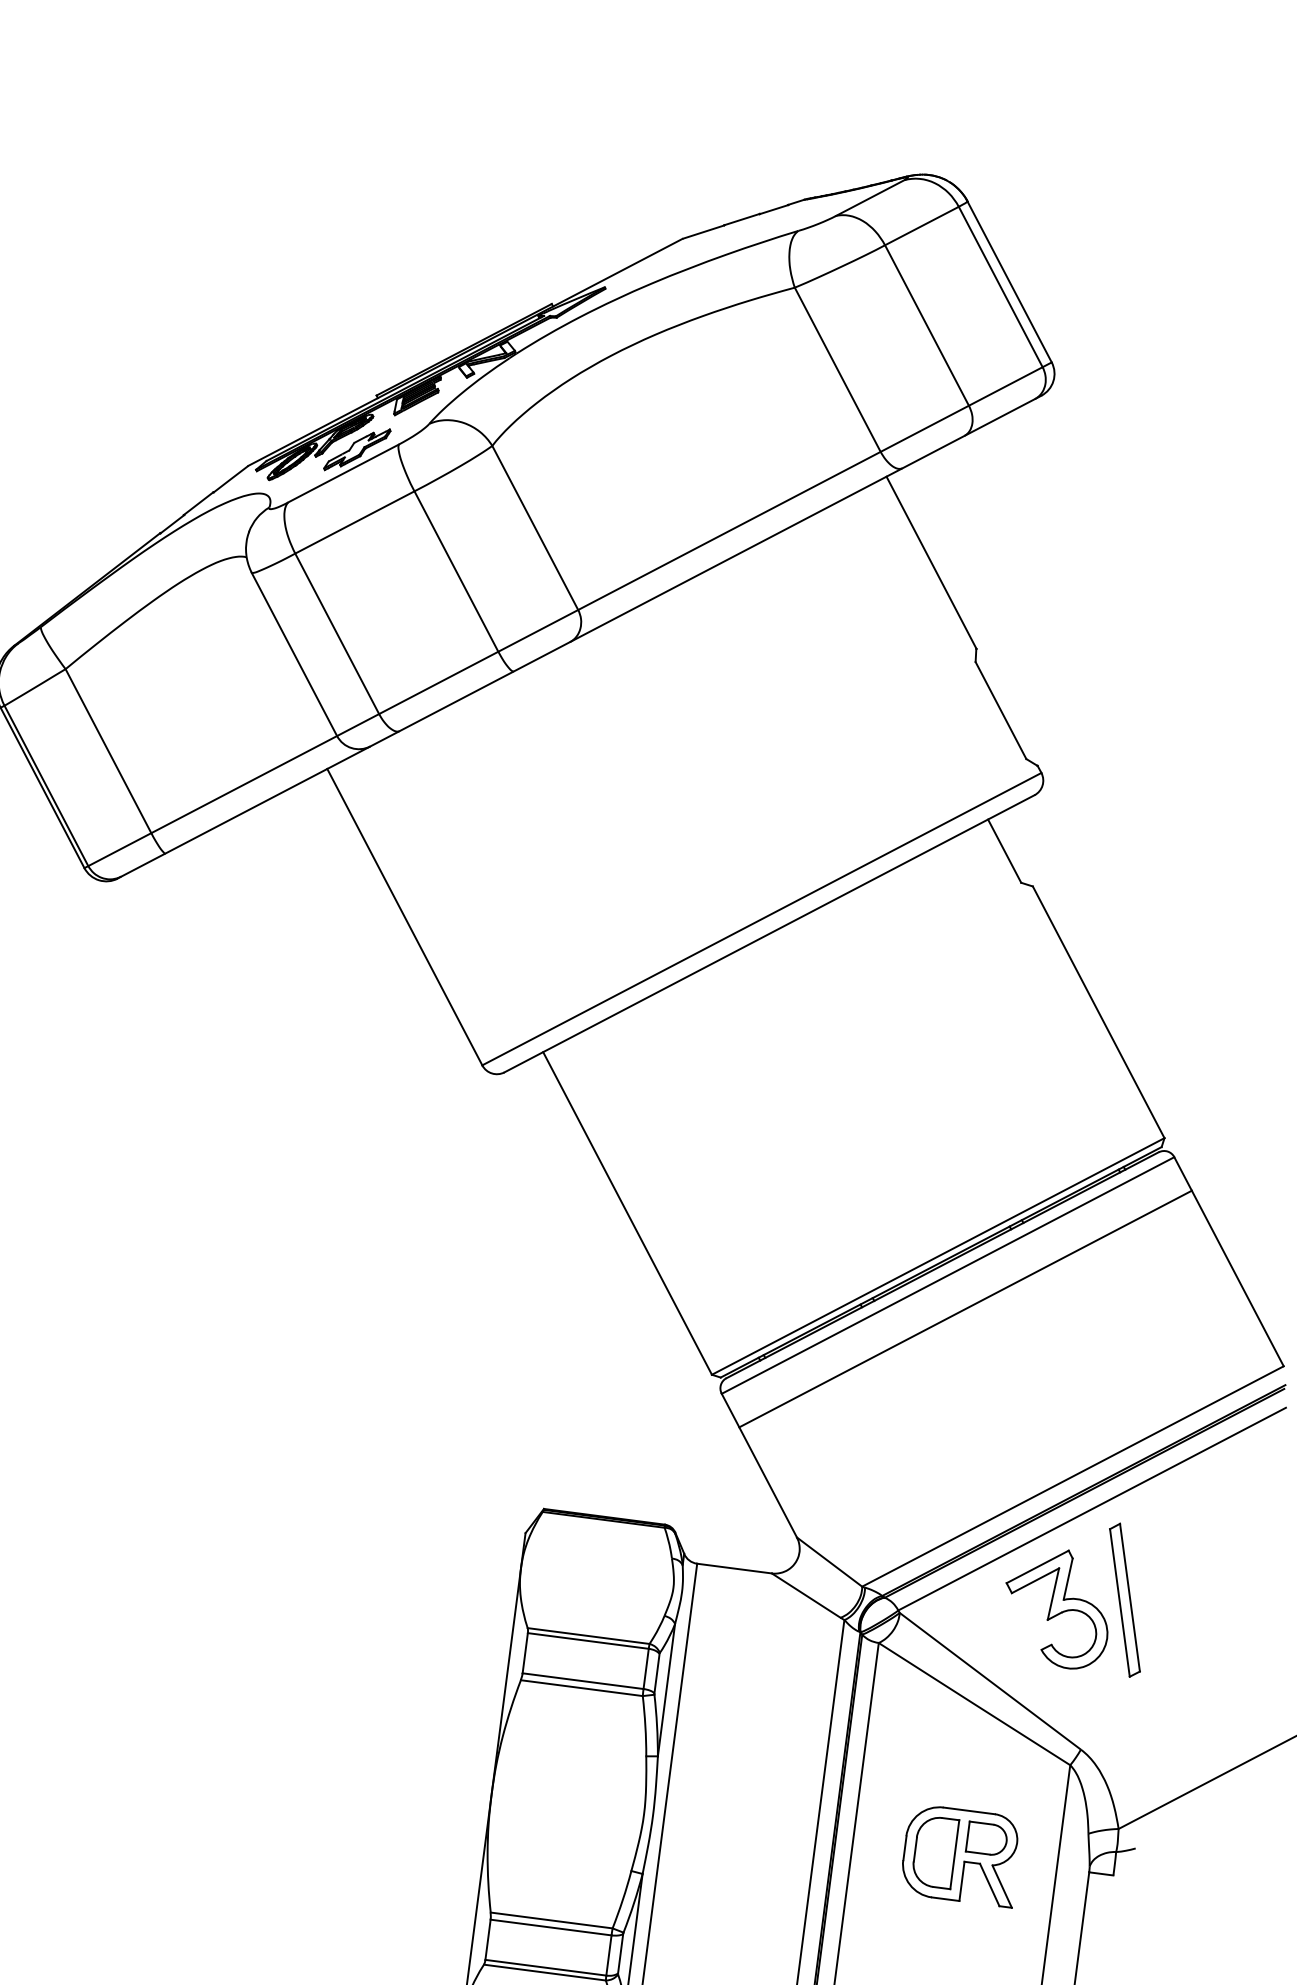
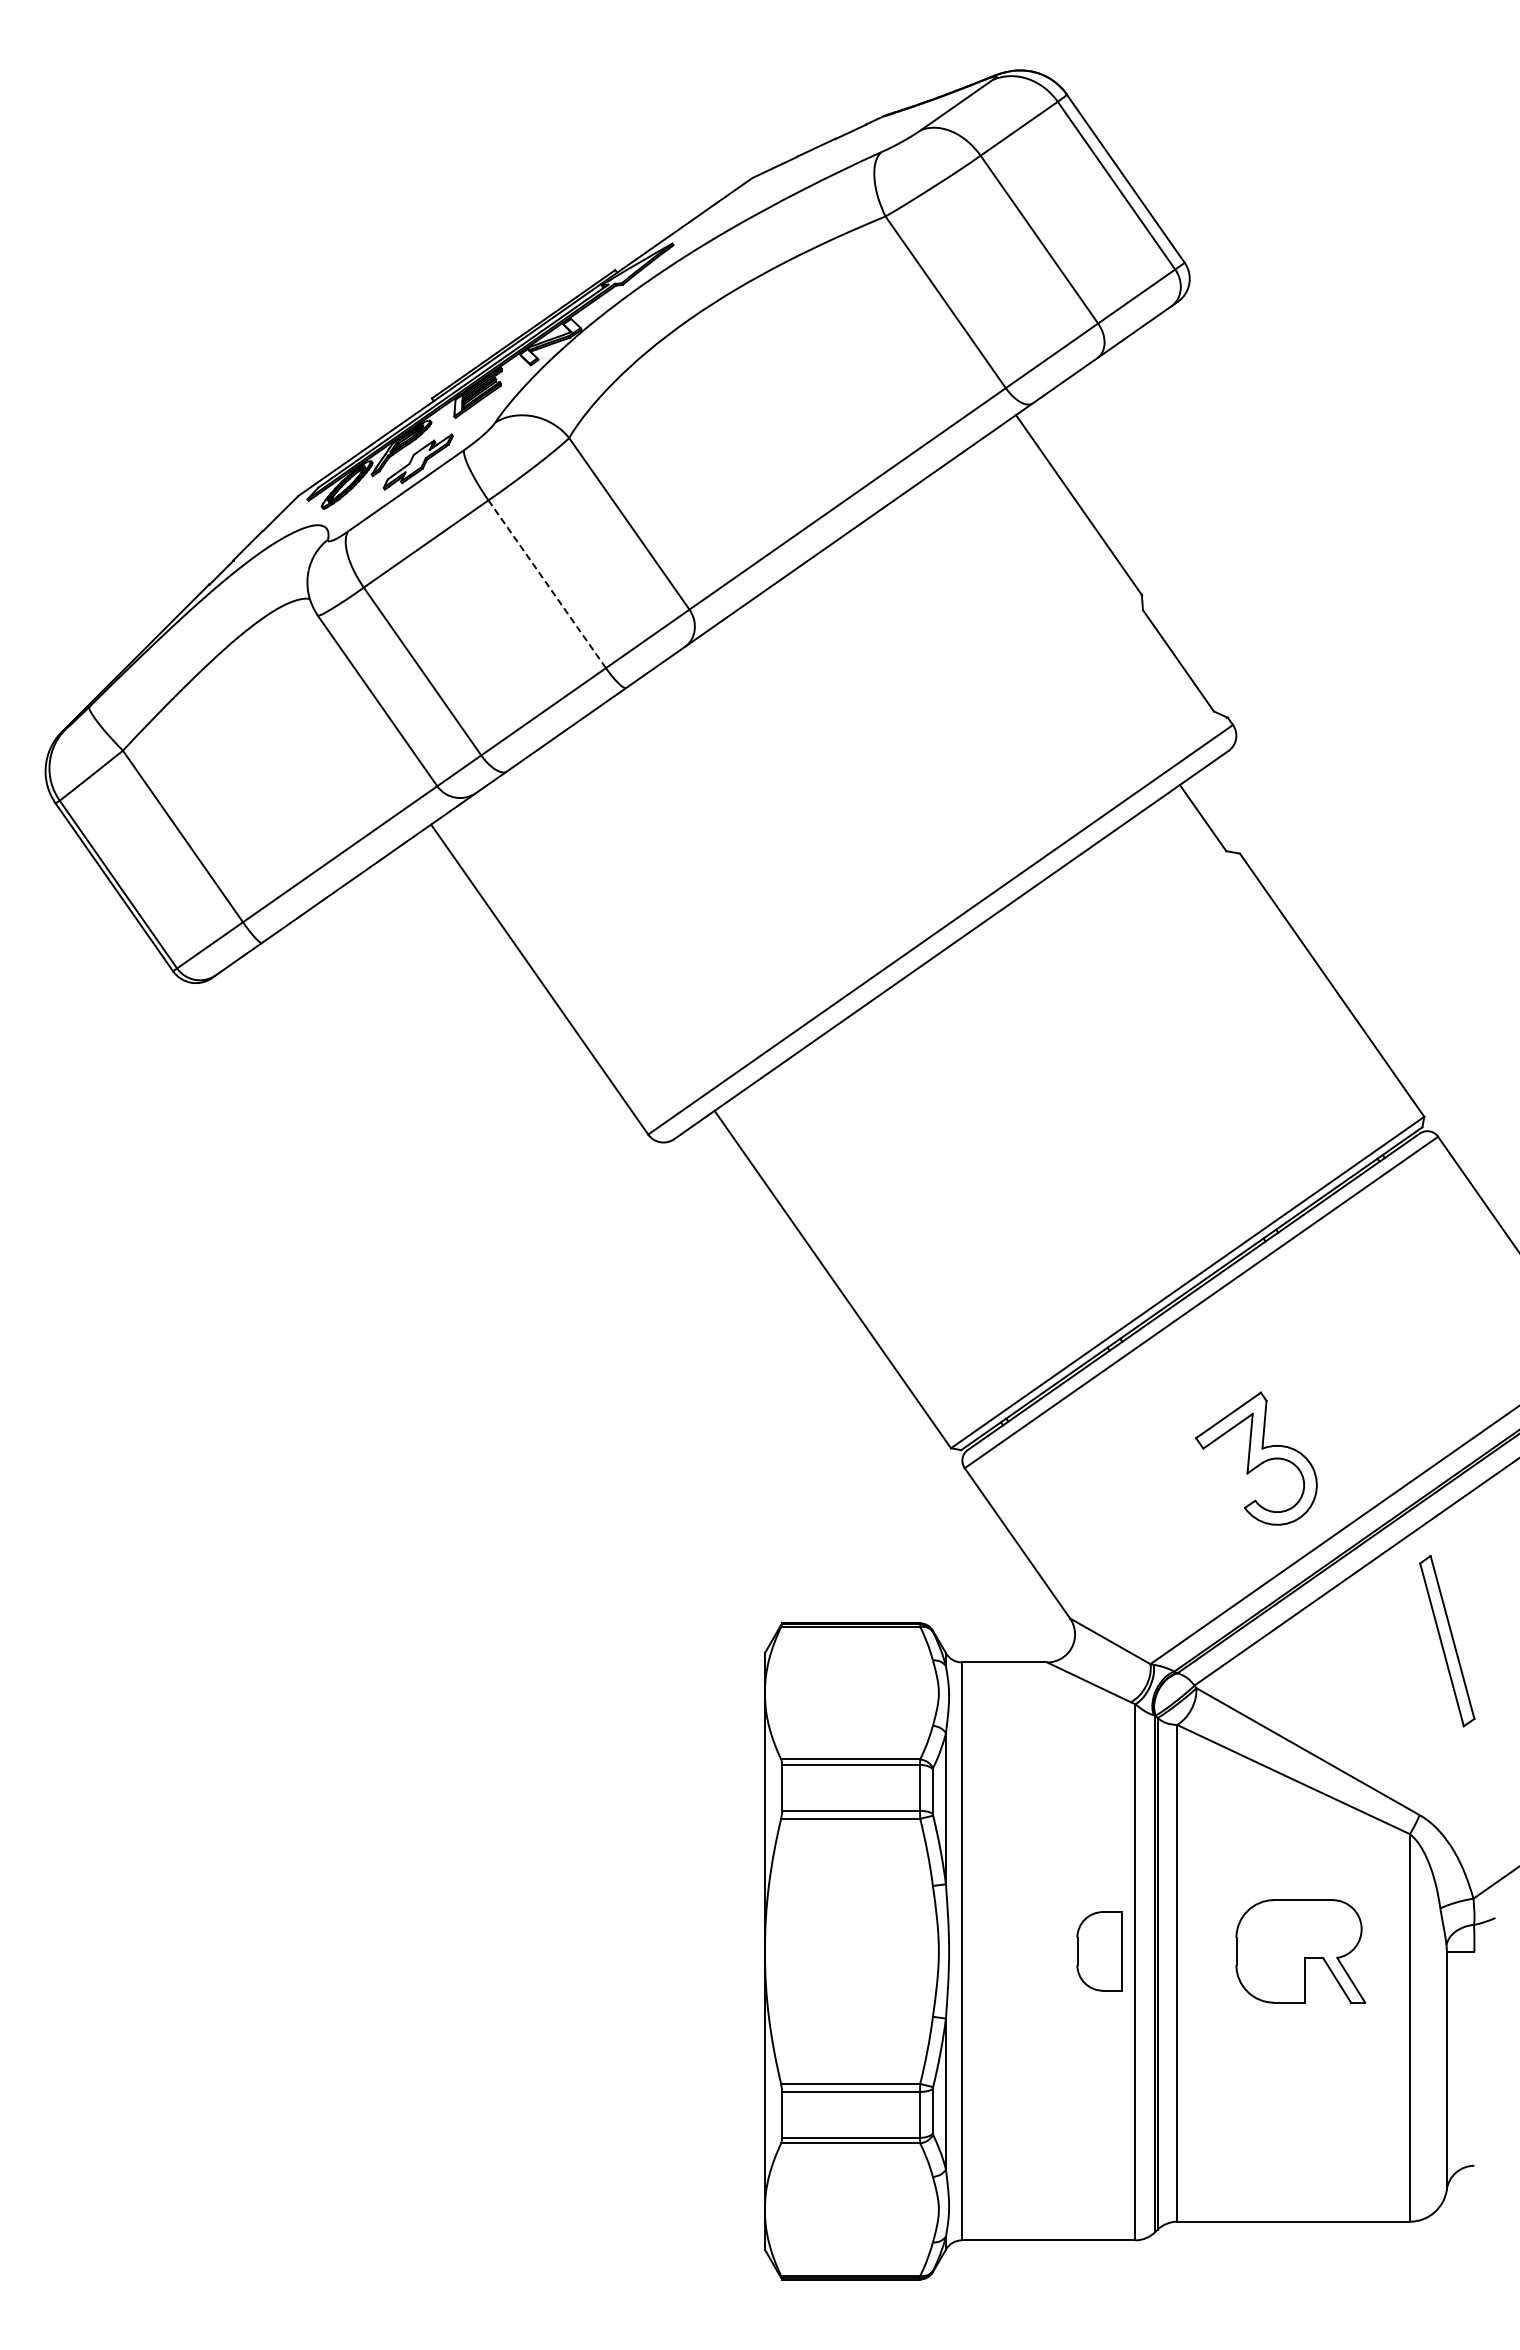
line: (455, 570) -> (546, 583), solid -> dashed
line: (965, 1308) -> (1225, 1337), removed
part: (1057, 1607) -> (1256, 1458), moved
part: (987, 1839) -> (1327, 1929), removed
part: (934, 1852) -> (1099, 1951), moved

